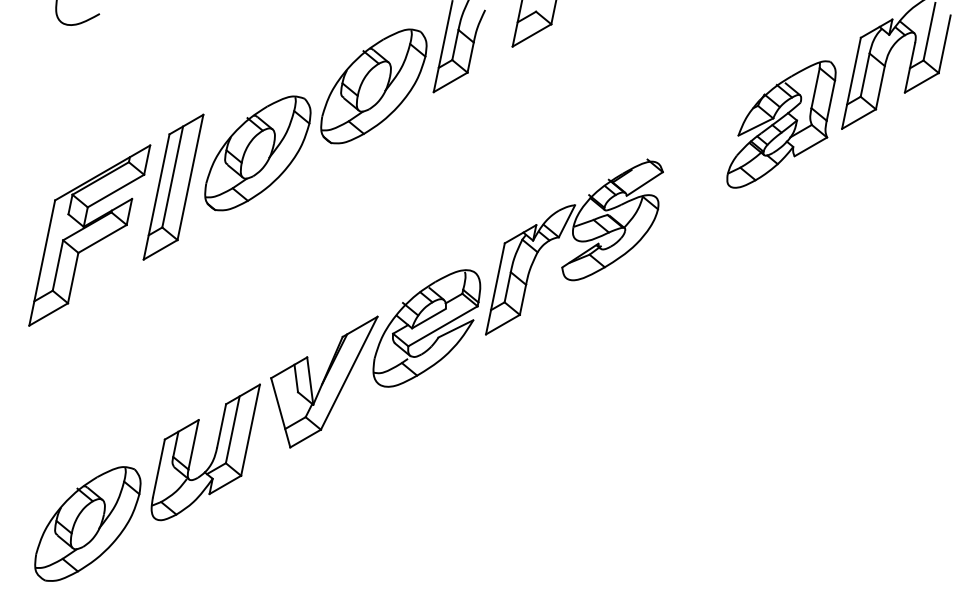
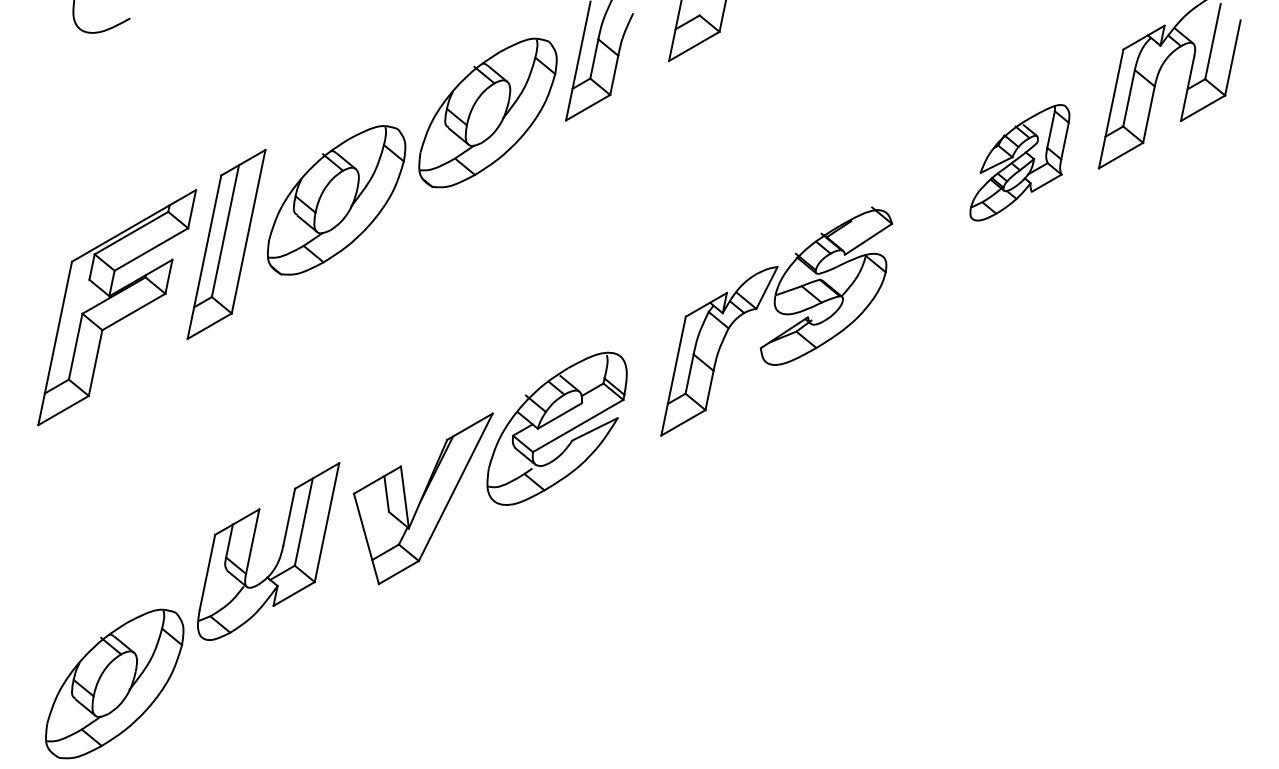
part: (781, 124) -> (1019, 162), size x0.7
part: (576, 240) -> (779, 313), moved
part: (214, 455) -> (279, 555), moved

